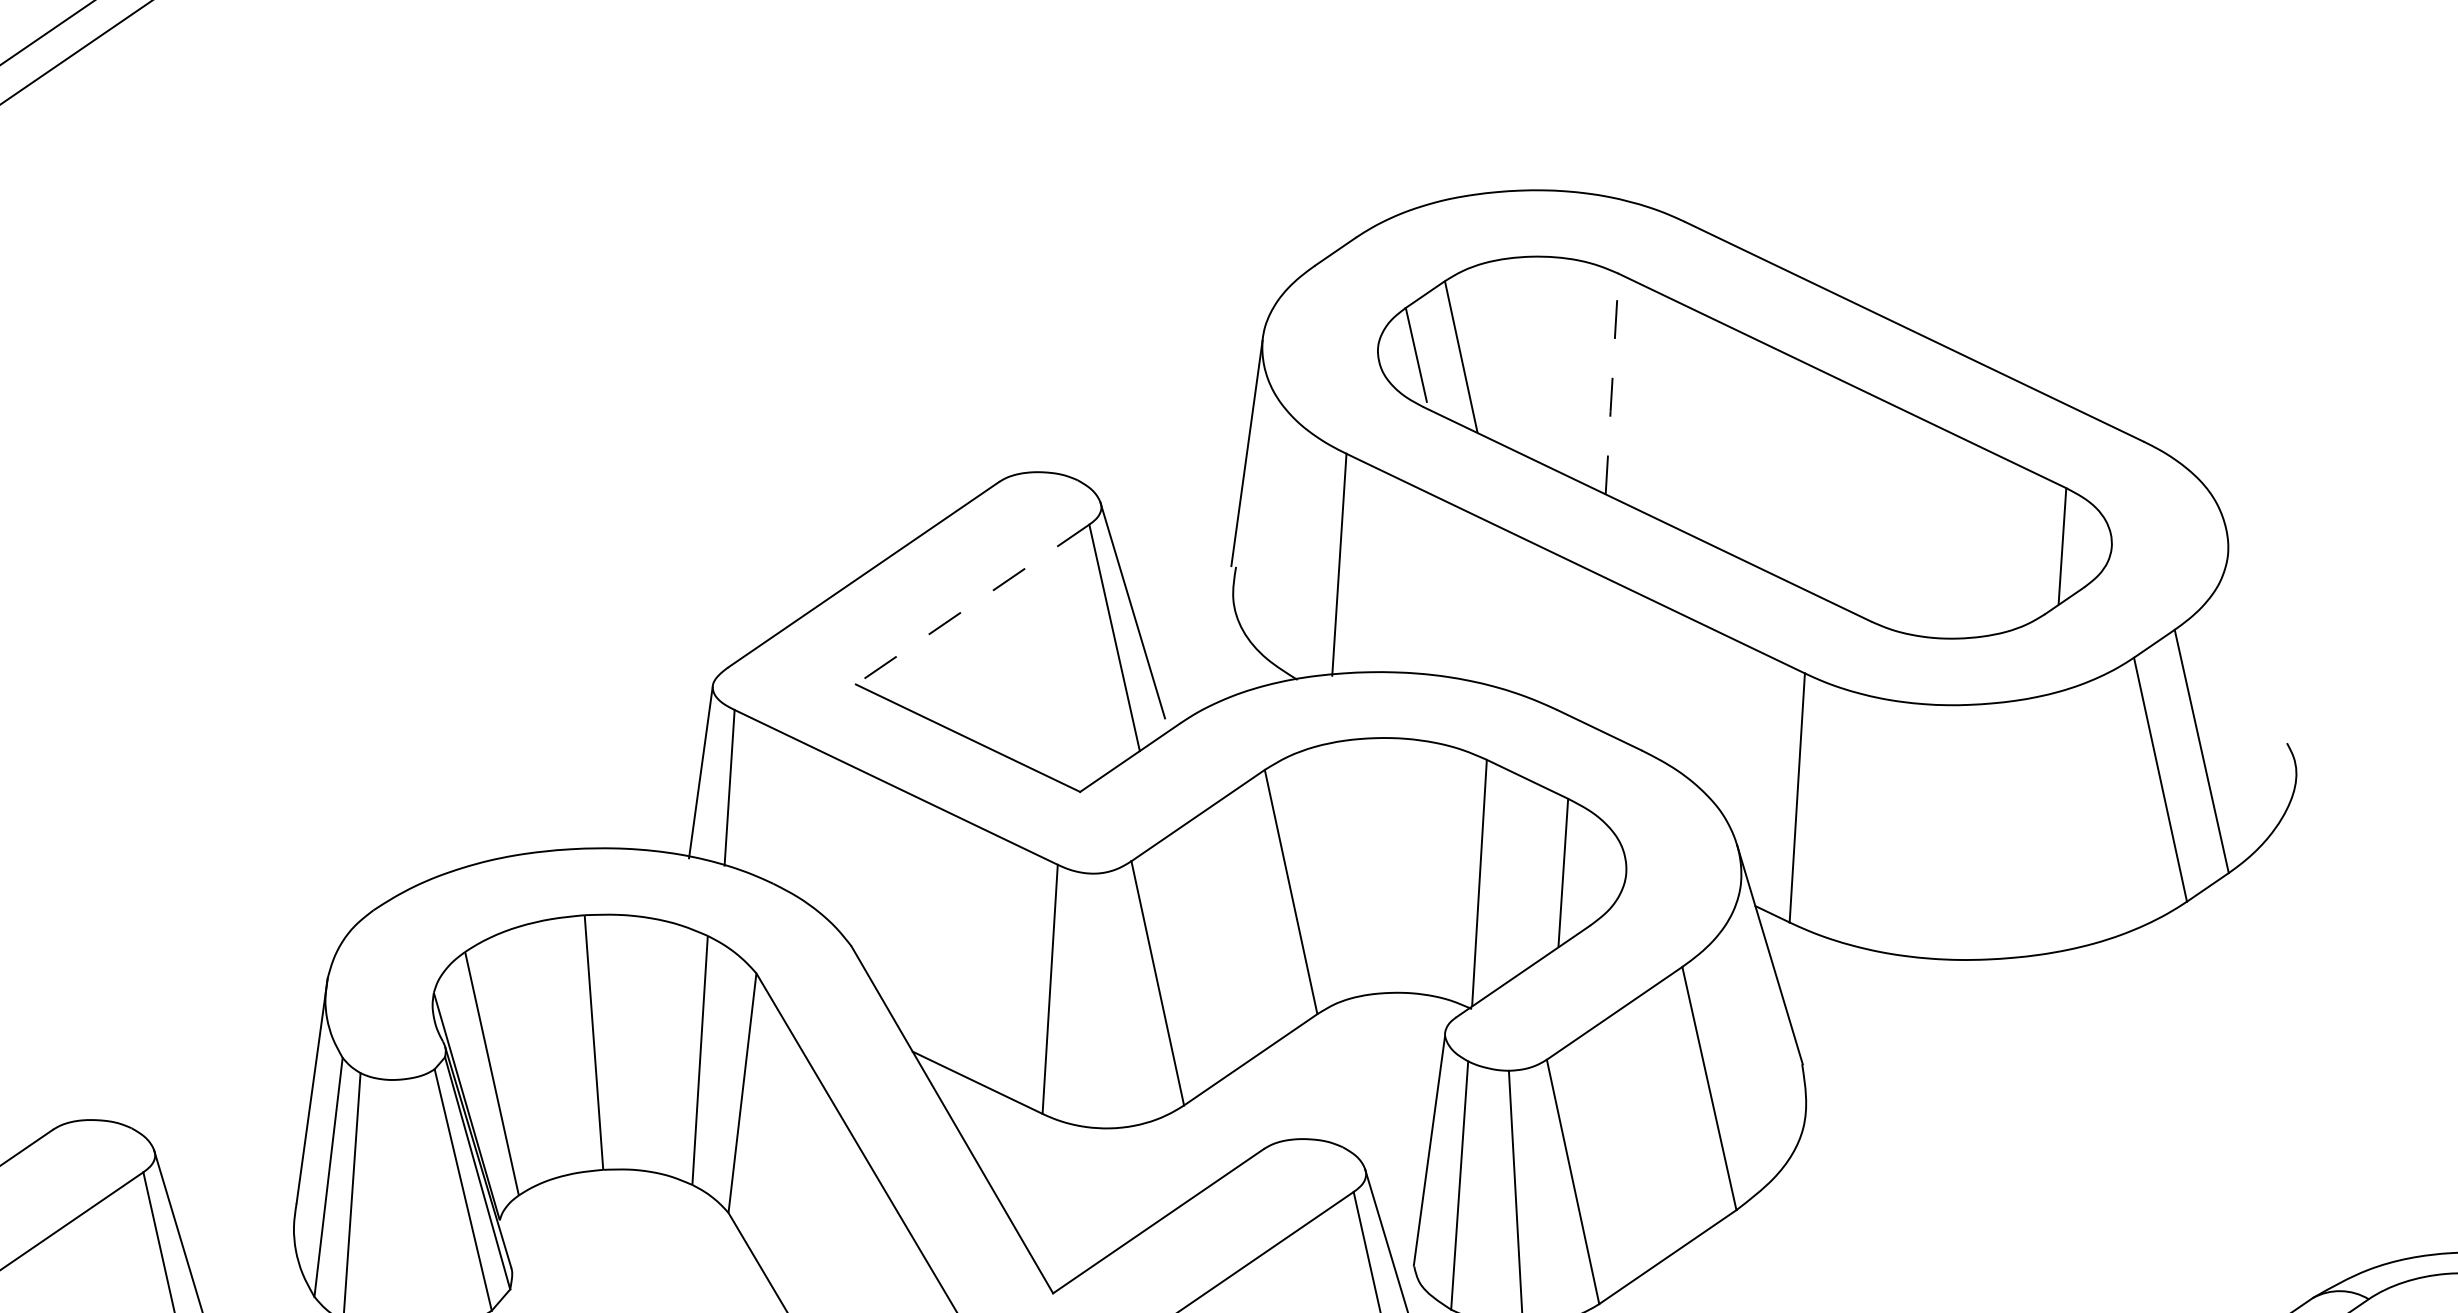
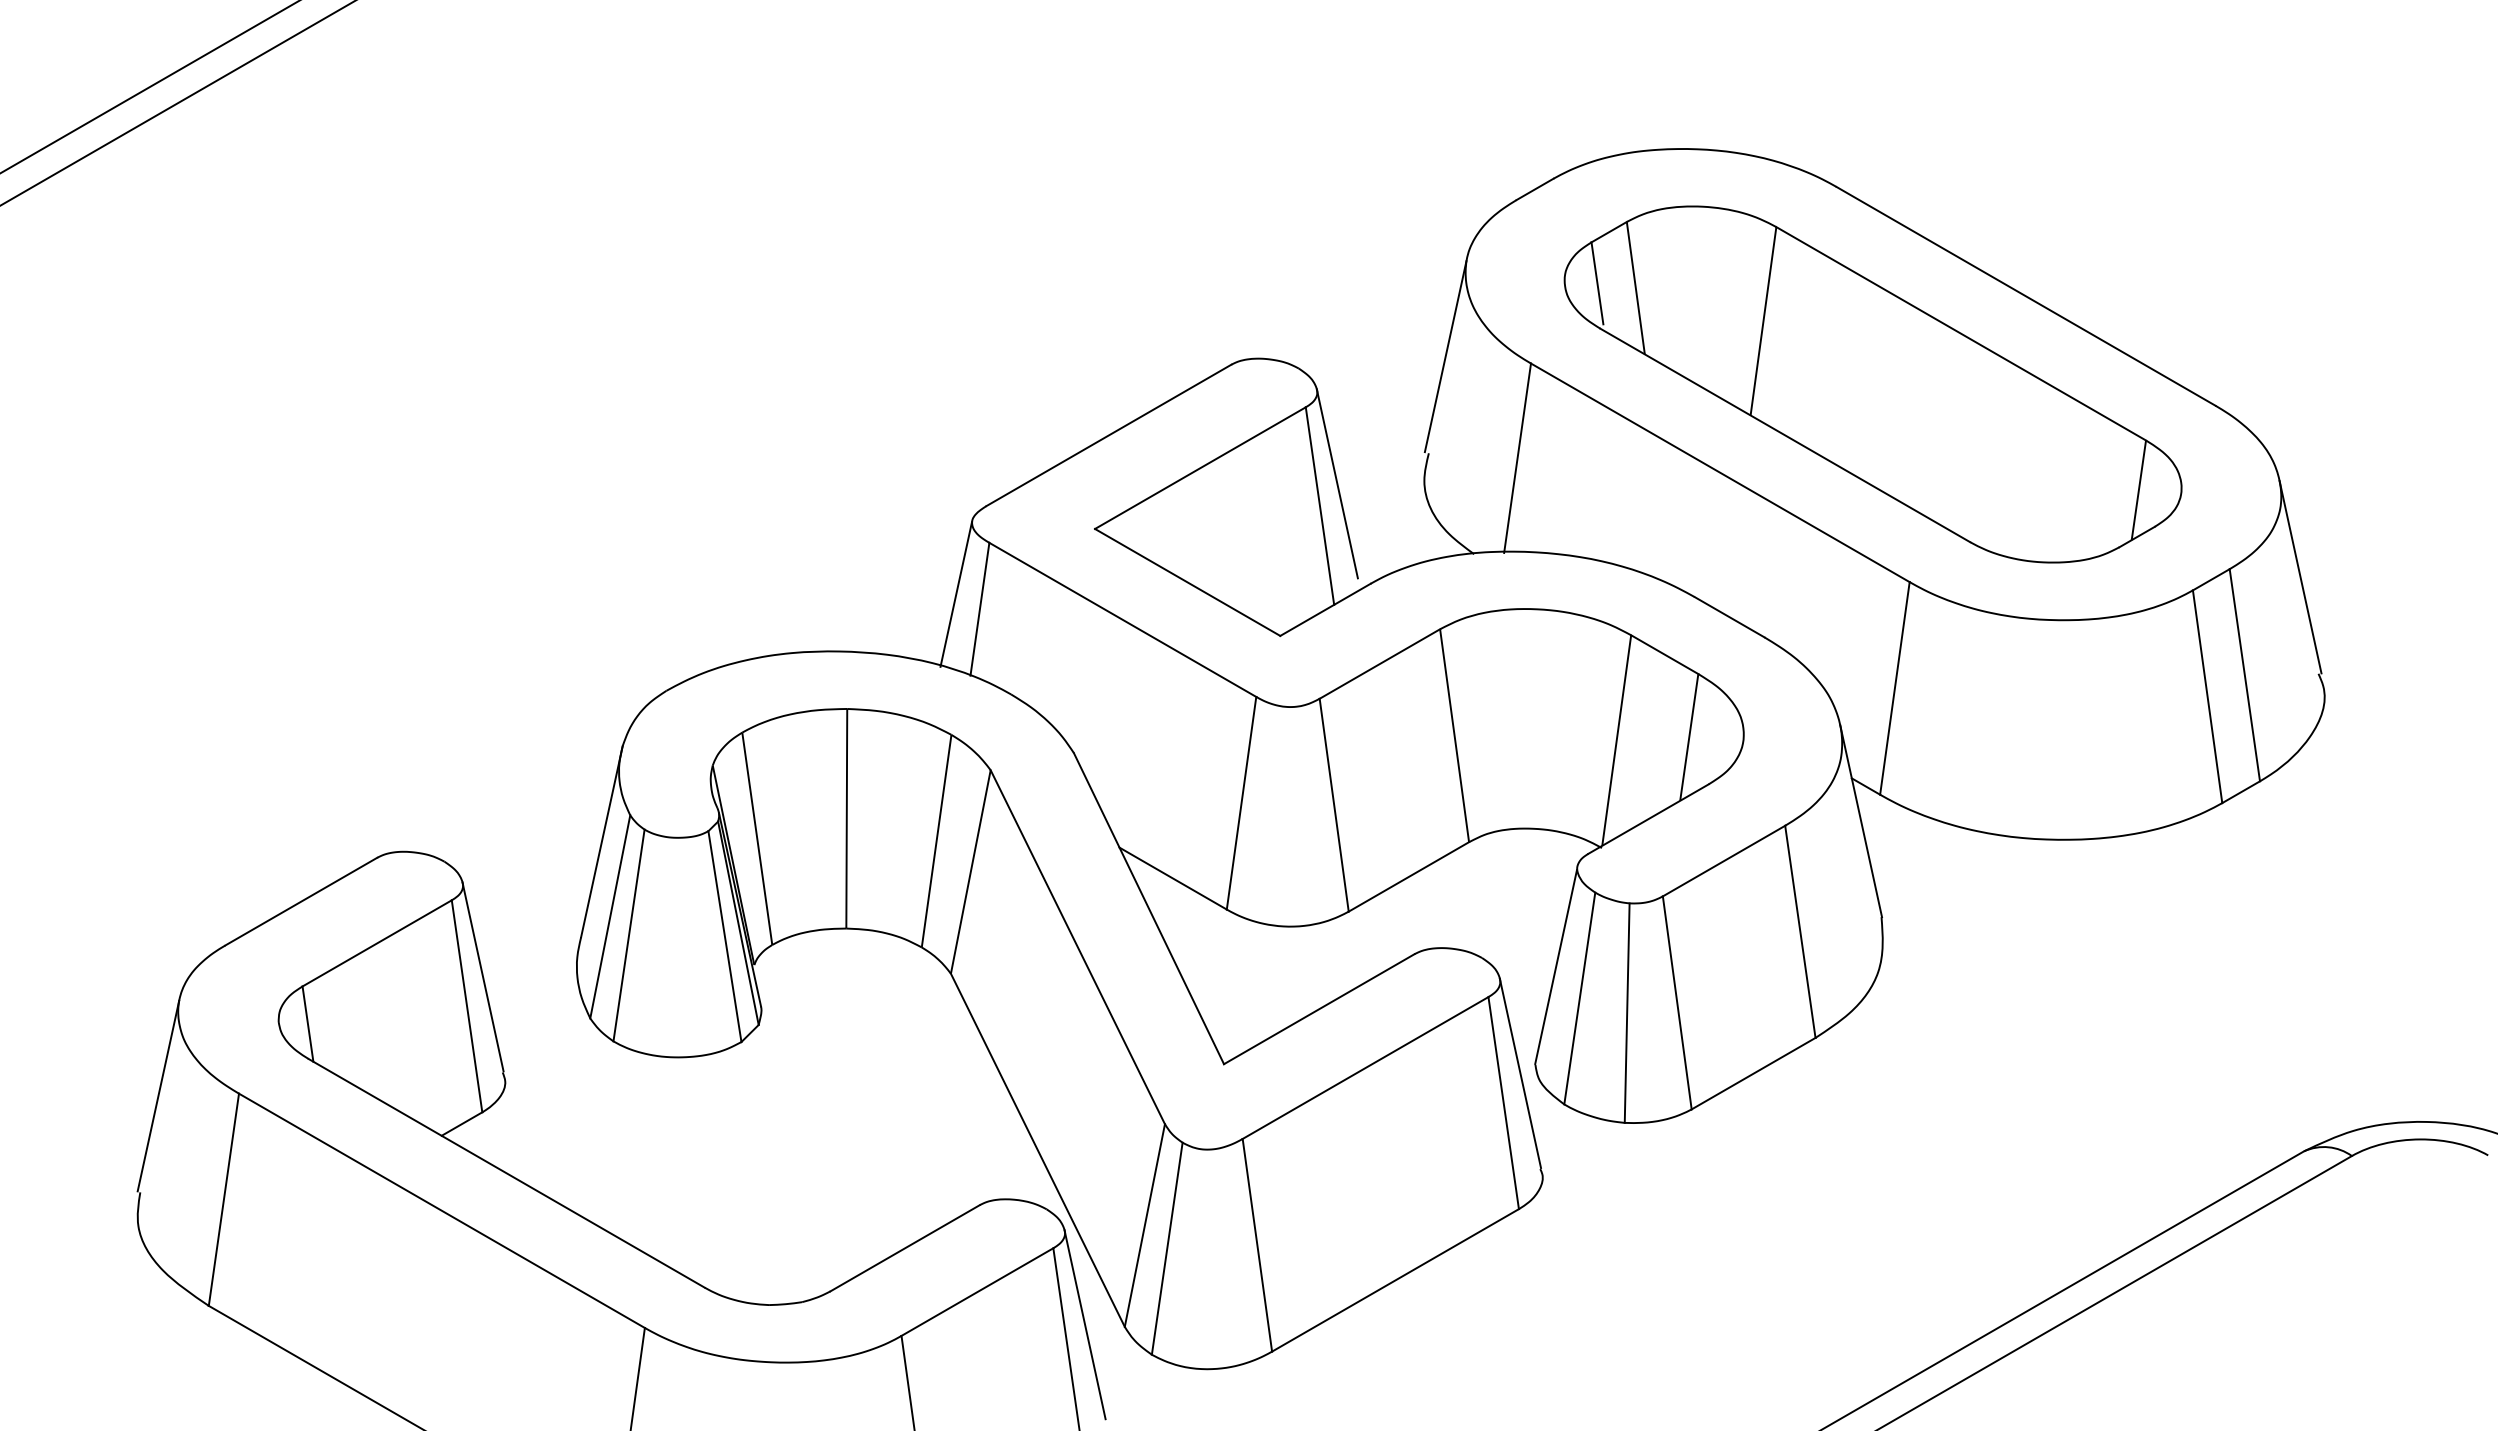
line: (1612, 385) -> (1763, 322), dashed -> solid
line: (972, 604) -> (1200, 468), dashed -> solid
line: (2257, 633) -> (2300, 577), added

